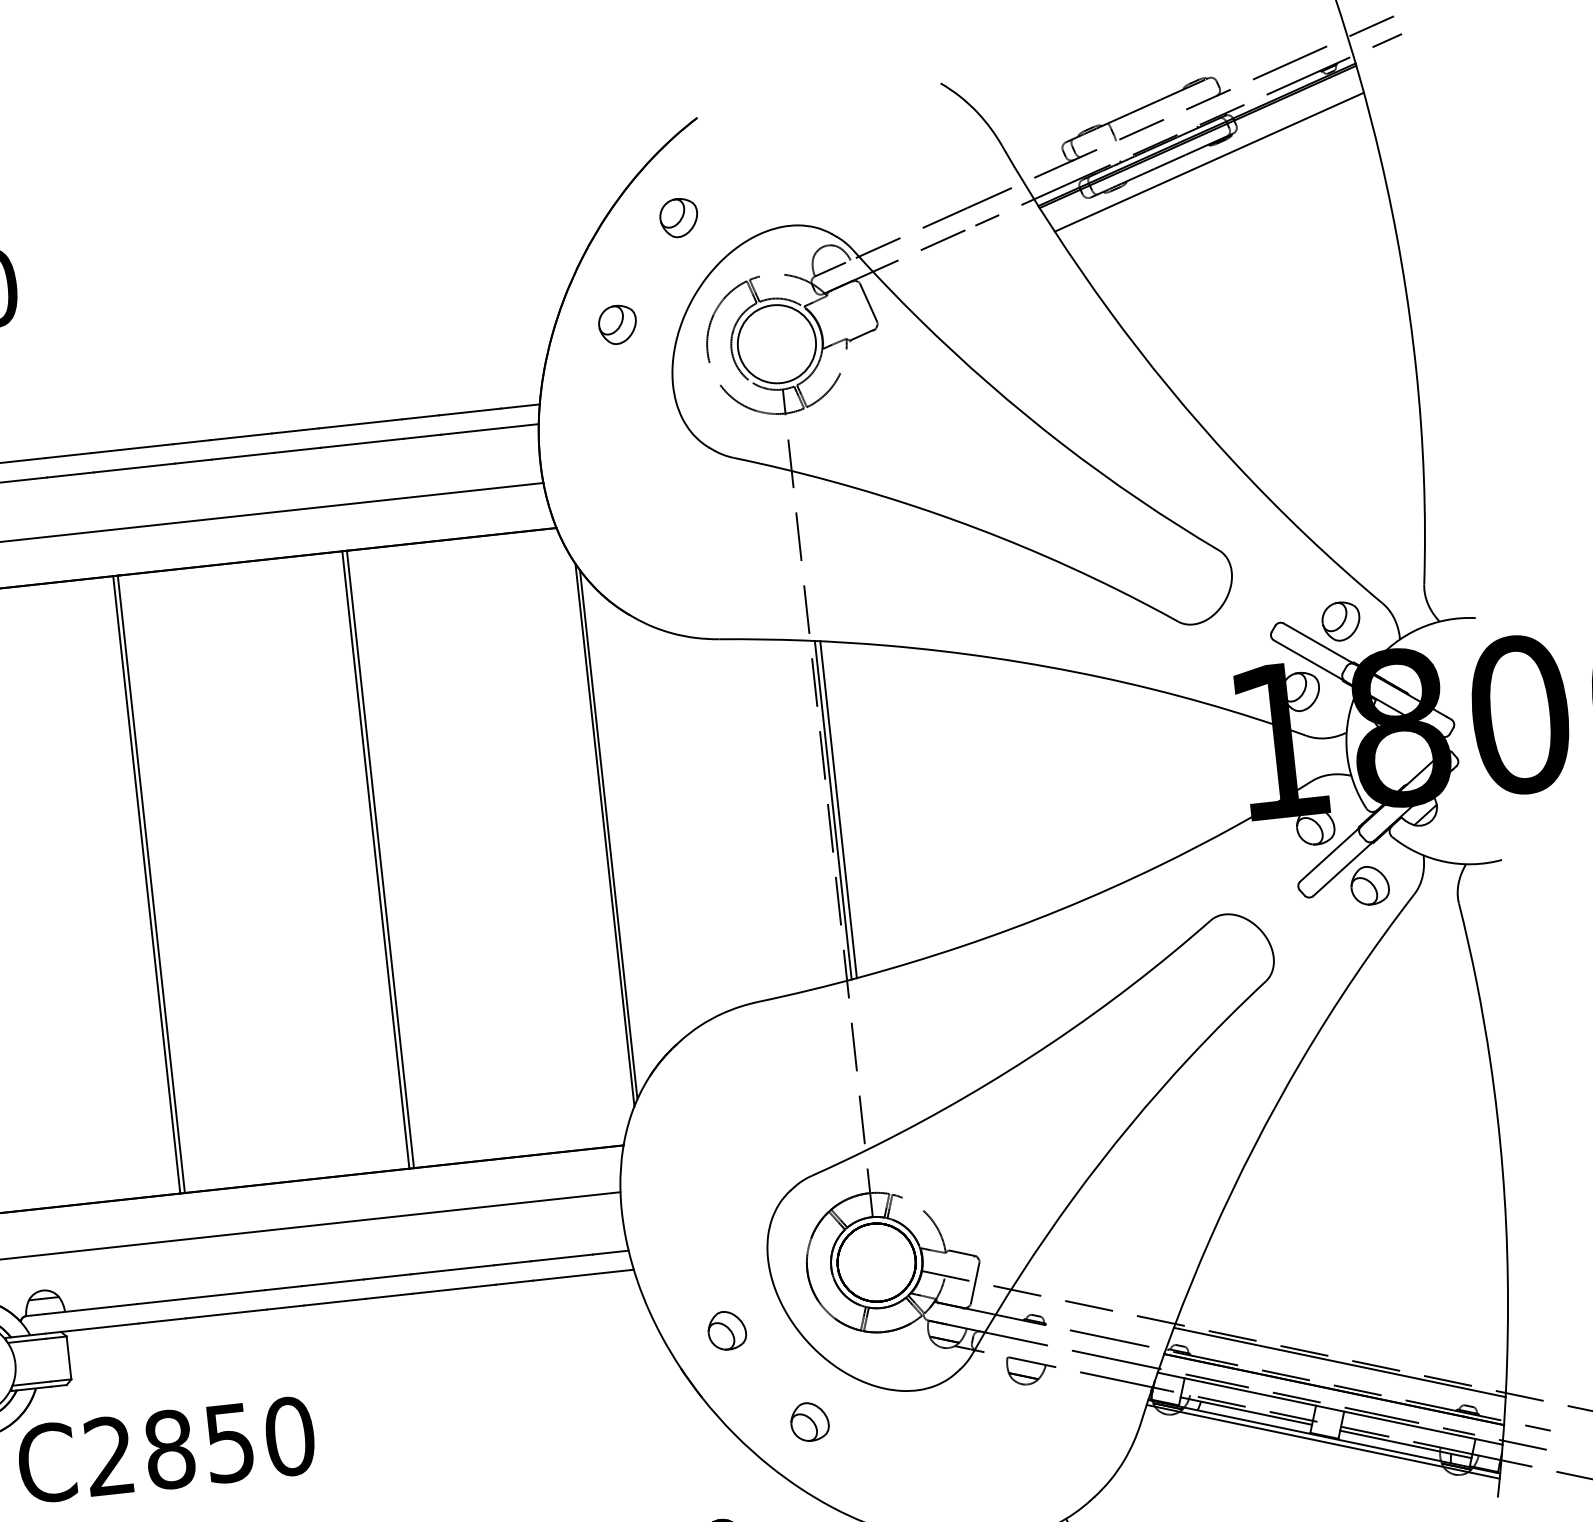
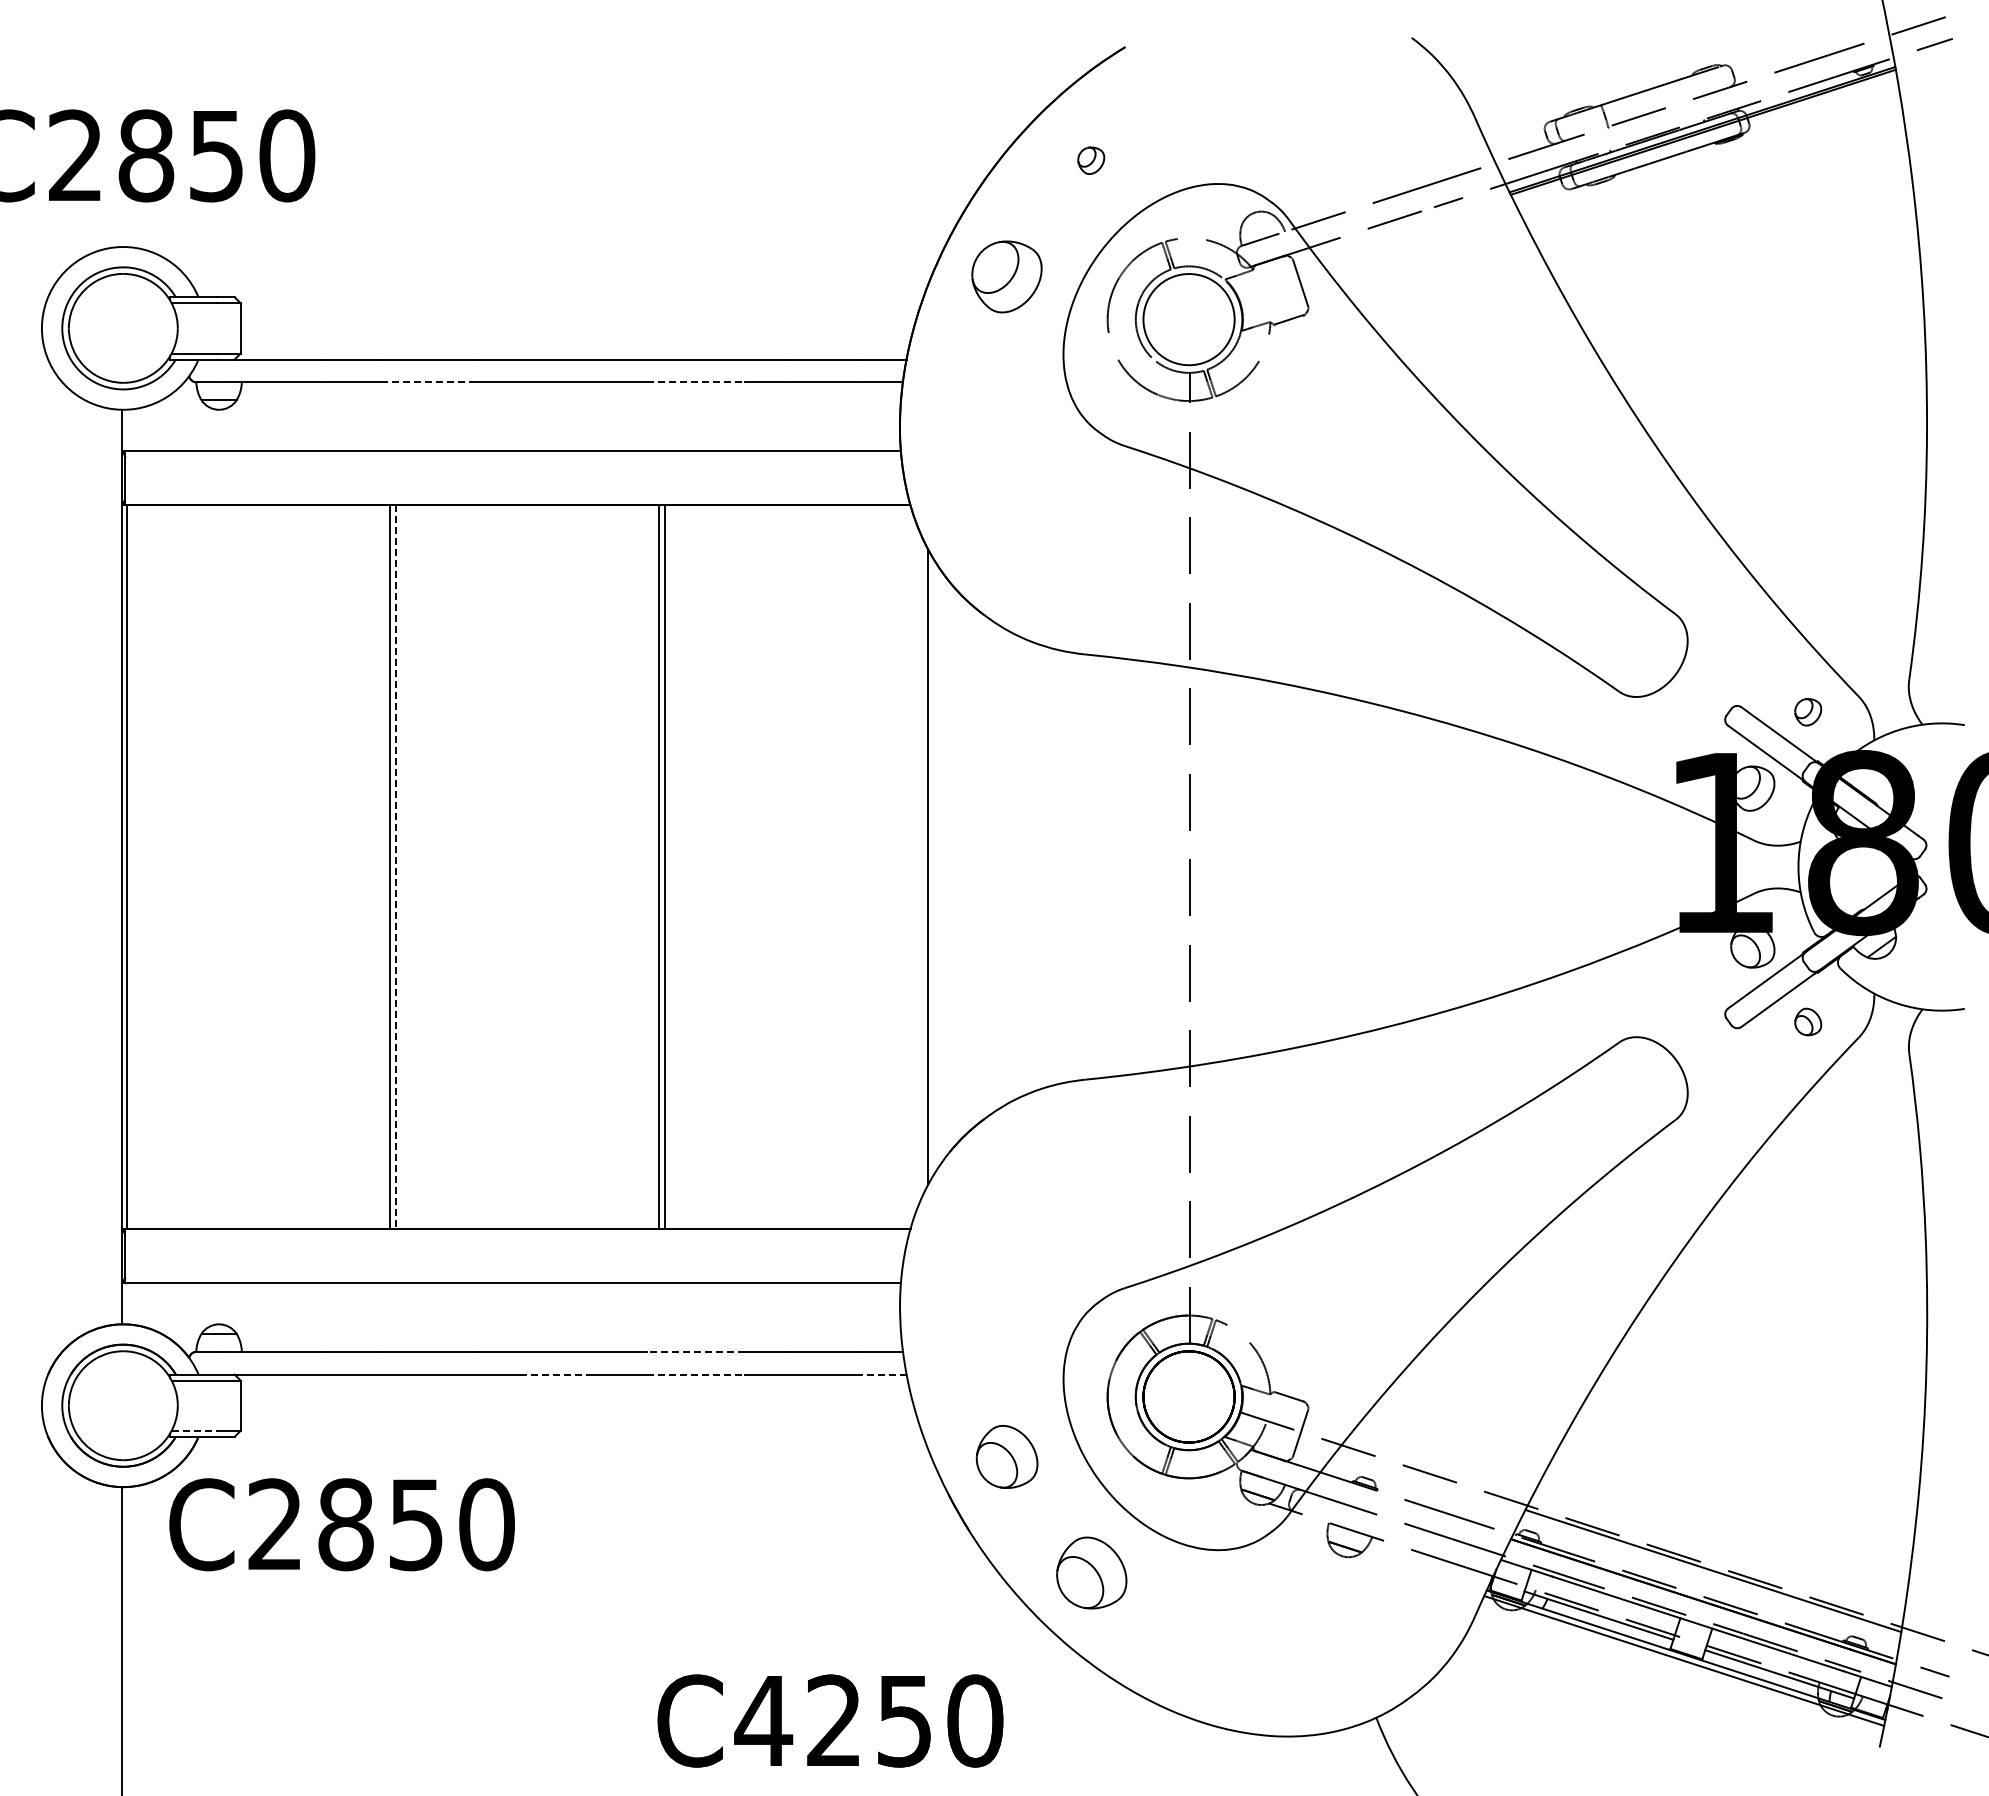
line: (1209, 162) -> (1713, 163), removed
part: (678, 217) -> (1090, 160), size x0.6
part: (617, 325) -> (1006, 277), size x1.6
line: (362, 443) -> (696, 382), solid -> dashed
line: (134, 468) -> (428, 382), solid -> dashed
part: (1340, 621) -> (1807, 712), size x0.6
line: (833, 809) -> (1195, 866), removed
line: (838, 809) -> (1201, 866), removed
line: (608, 835) -> (932, 867), removed
line: (151, 884) -> (395, 867), solid -> dashed
part: (1369, 885) -> (1807, 1021), size x0.6
line: (452, 1269) -> (696, 1351), solid -> dashed
line: (614, 1271) -> (883, 1374), solid -> dashed
line: (454, 1289) -> (696, 1374), solid -> dashed
line: (335, 1302) -> (556, 1374), solid -> dashed
part: (726, 1330) -> (1006, 1456), size x1.4
line: (31, 1383) -> (194, 1430), solid -> dashed
part: (809, 1422) -> (1090, 1573), size x1.6

